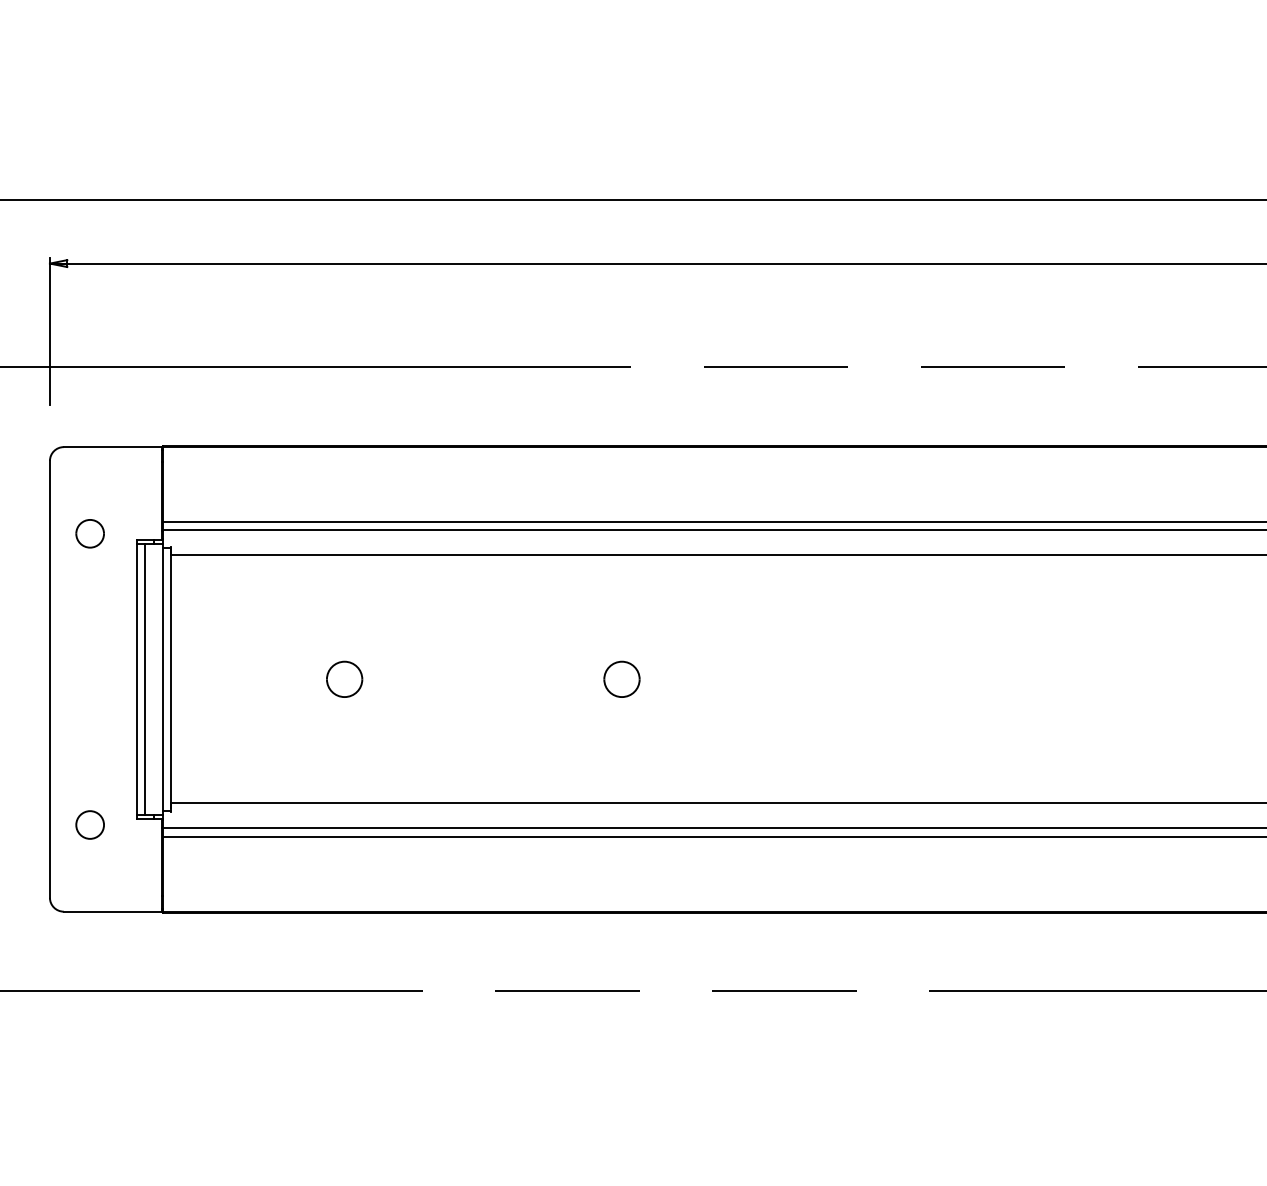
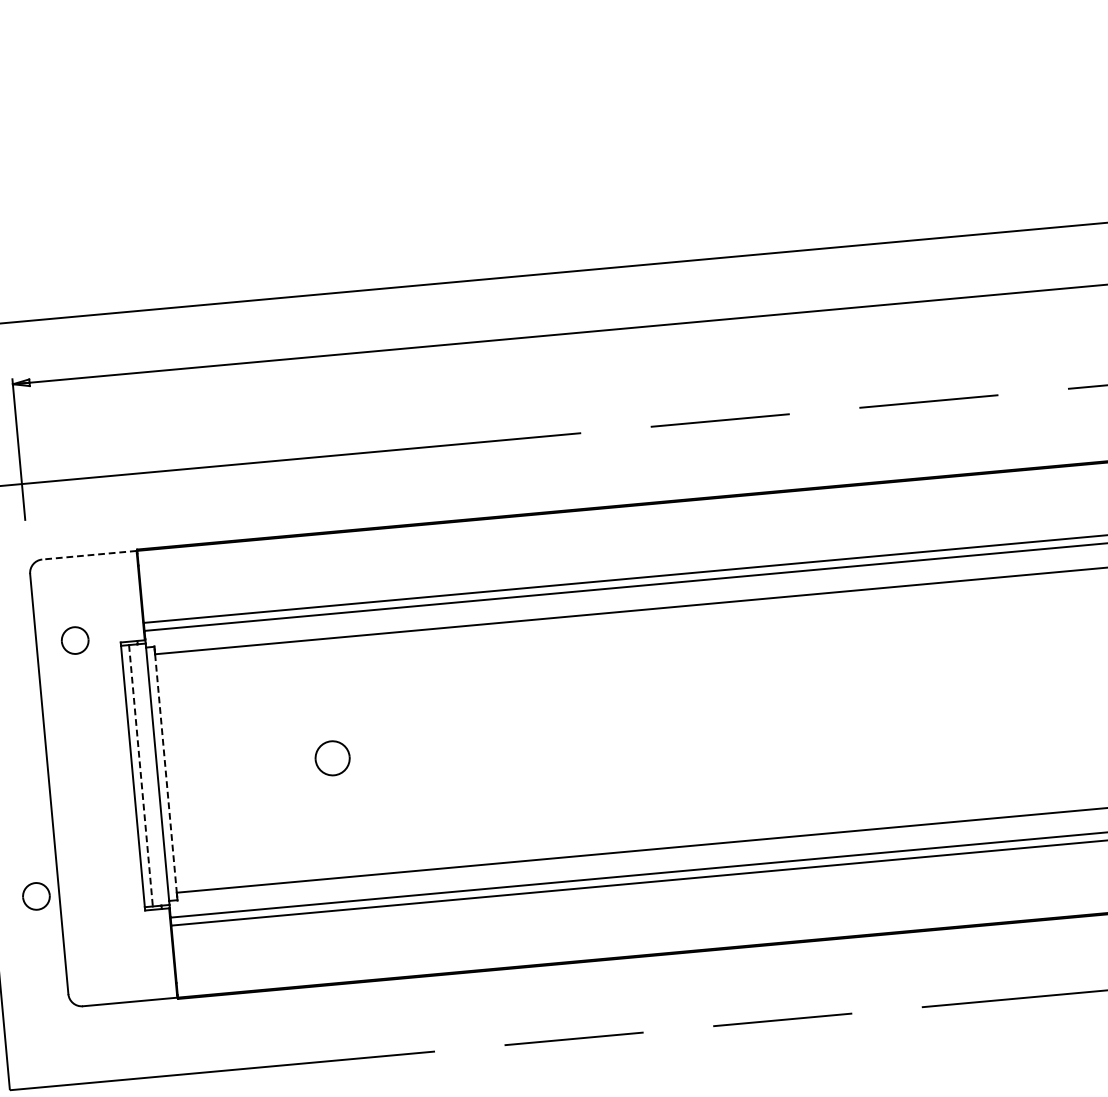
line: (112, 447) -> (89, 555), solid -> dashed
part: (621, 678) -> (598, 733), removed
line: (145, 679) -> (141, 775), solid -> dashed
line: (171, 679) -> (166, 773), solid -> dashed
part: (89, 824) -> (35, 895), moved

